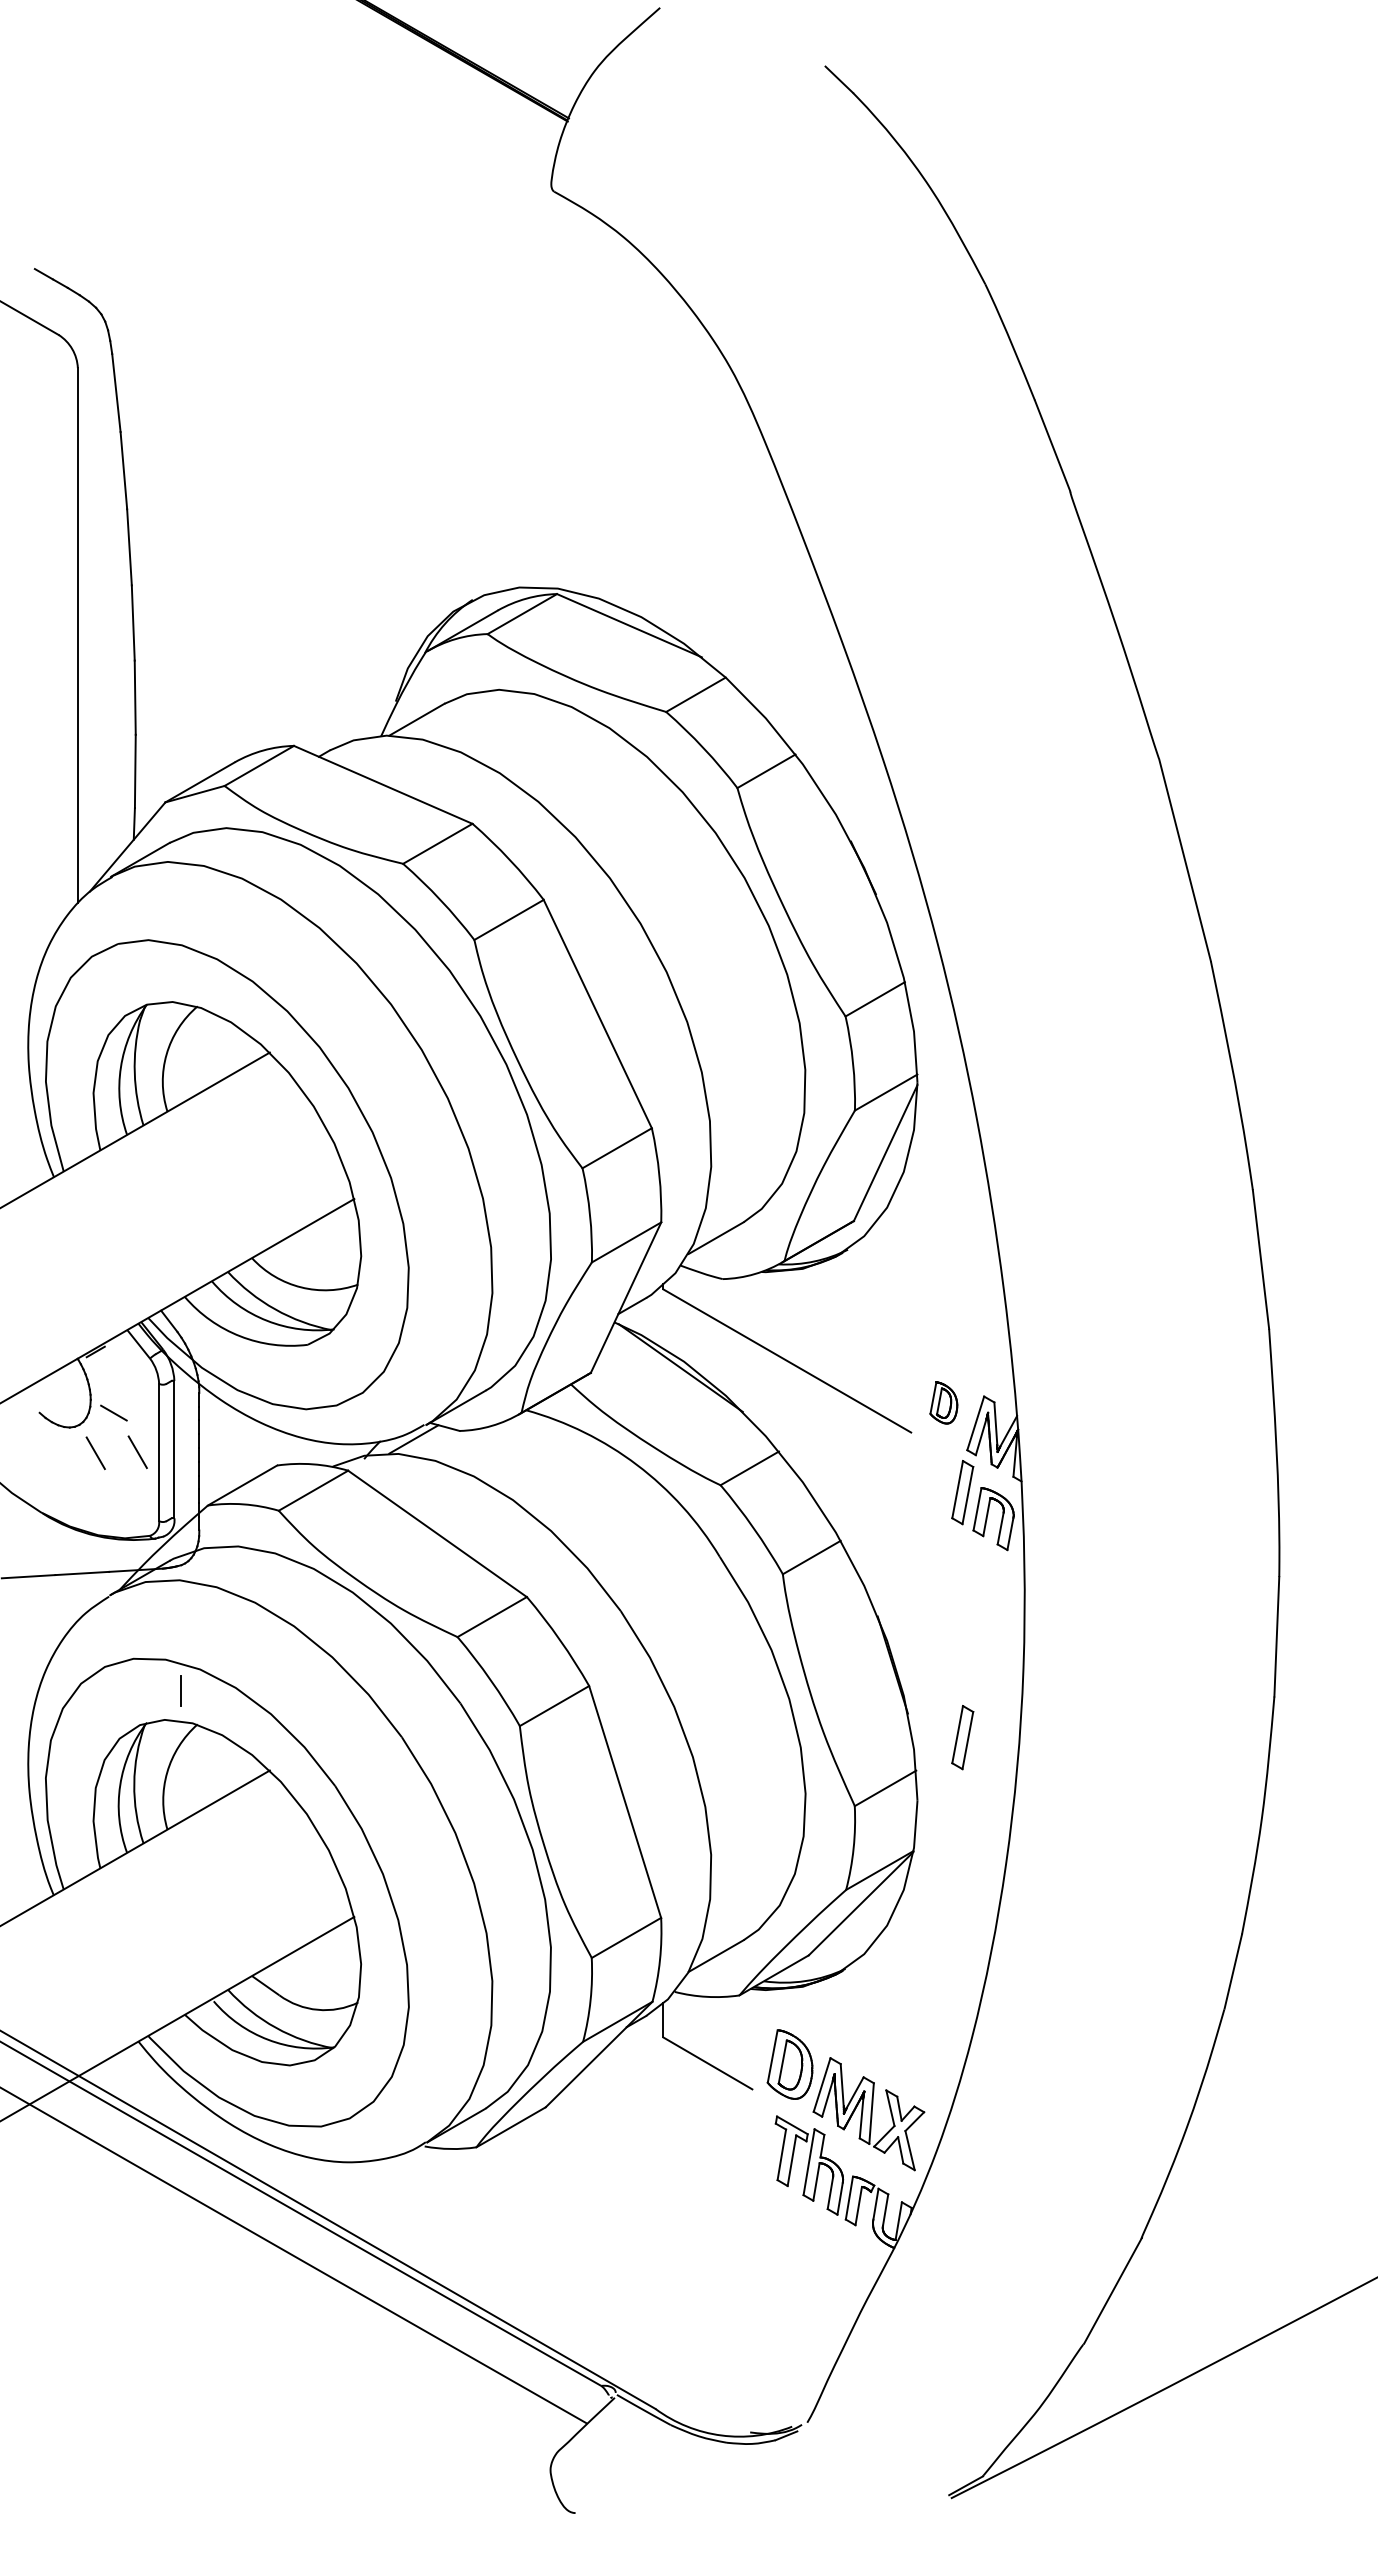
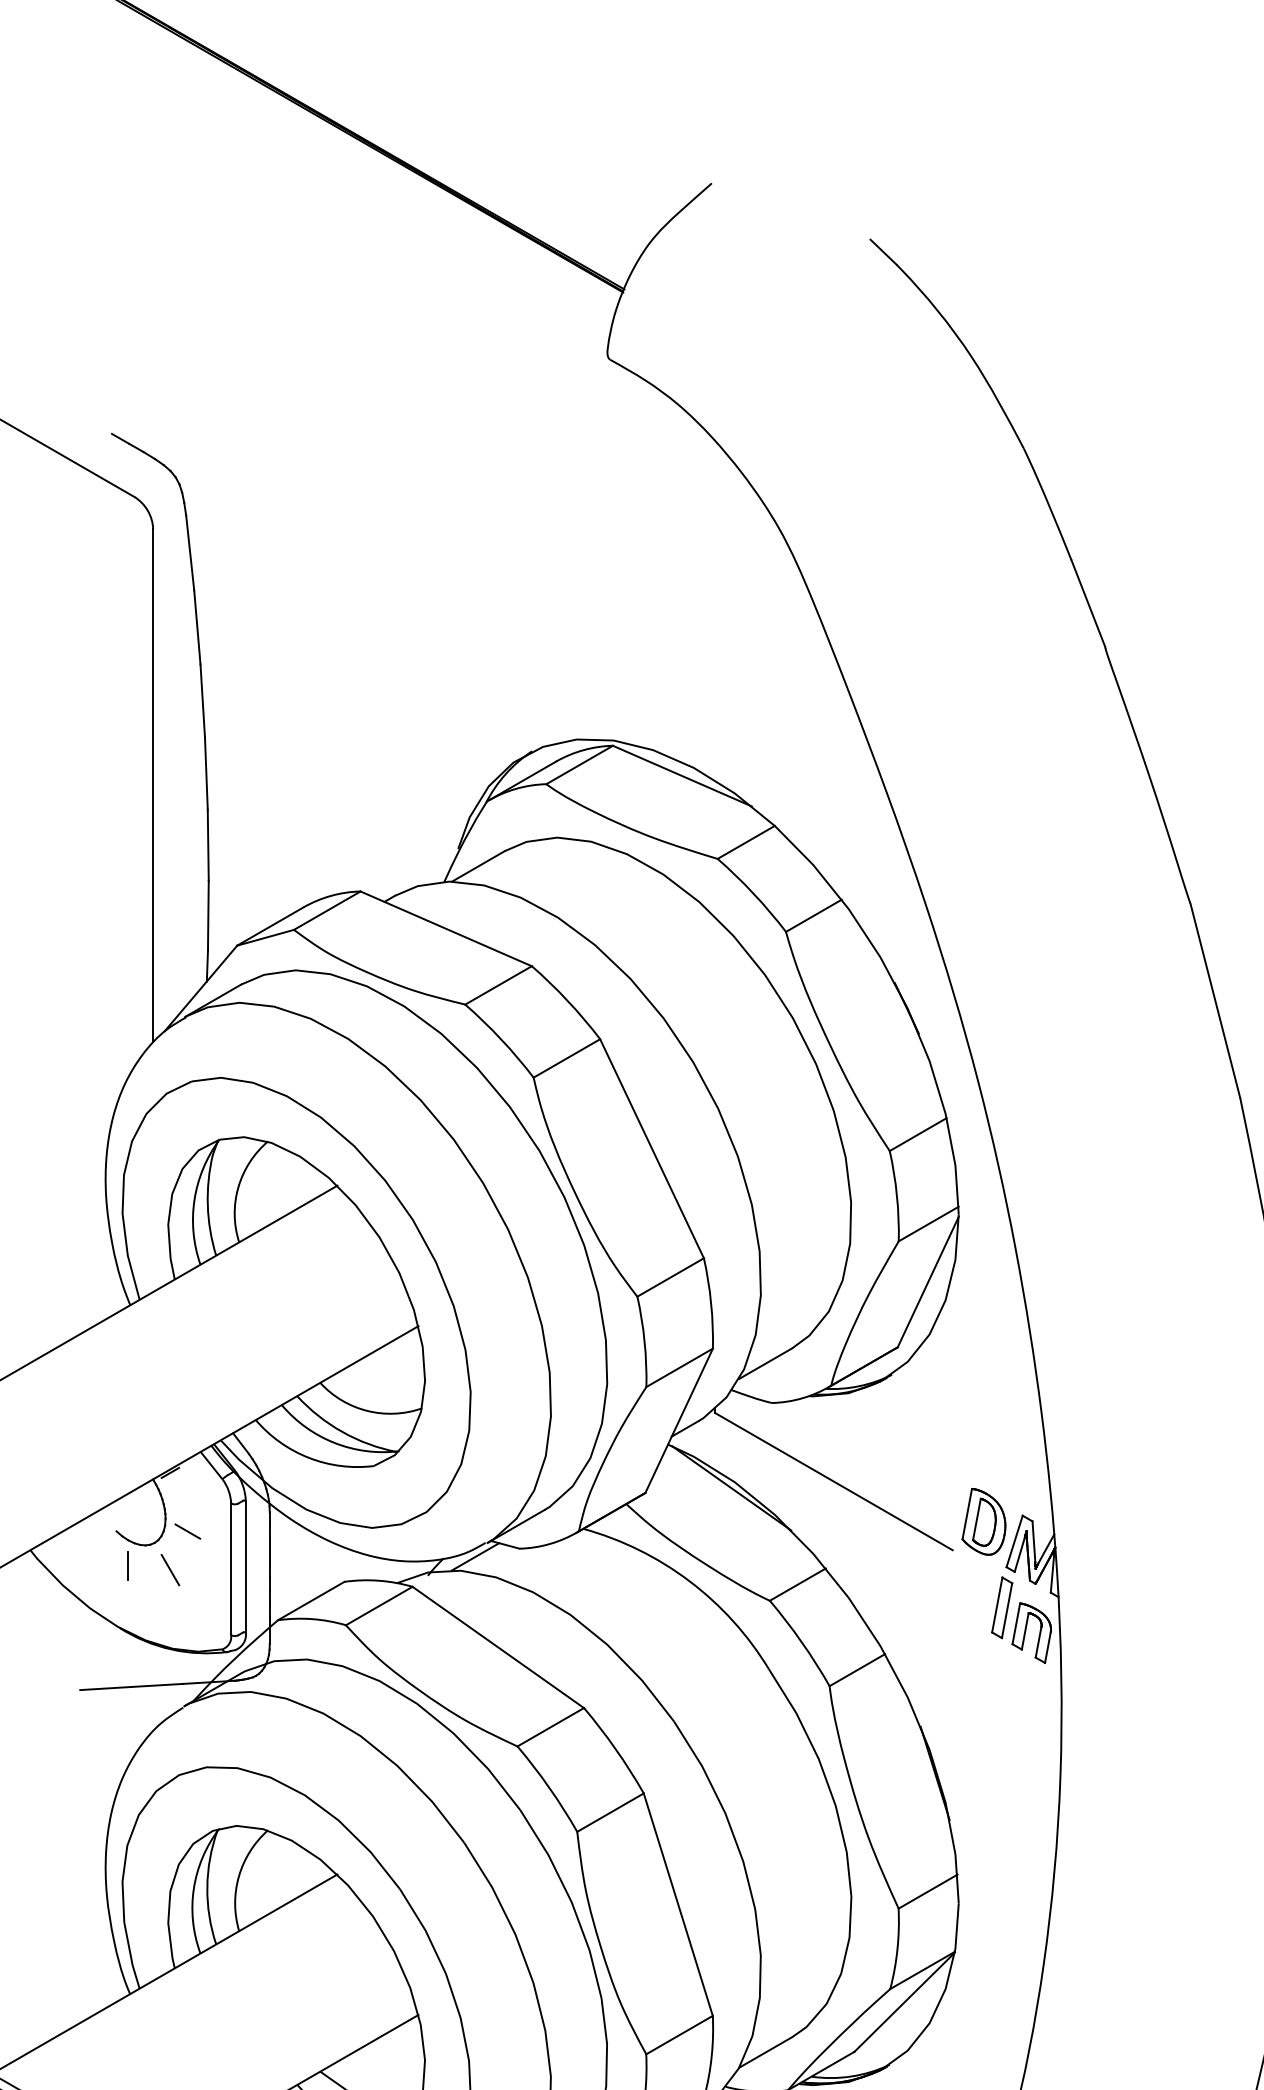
part: (943, 1402) -> (983, 1521), size x1.67
line: (137, 1452) -> (210, 1569), removed
line: (180, 1690) -> (127, 1565), moved
part: (962, 1737) -> (1001, 1842), removed

